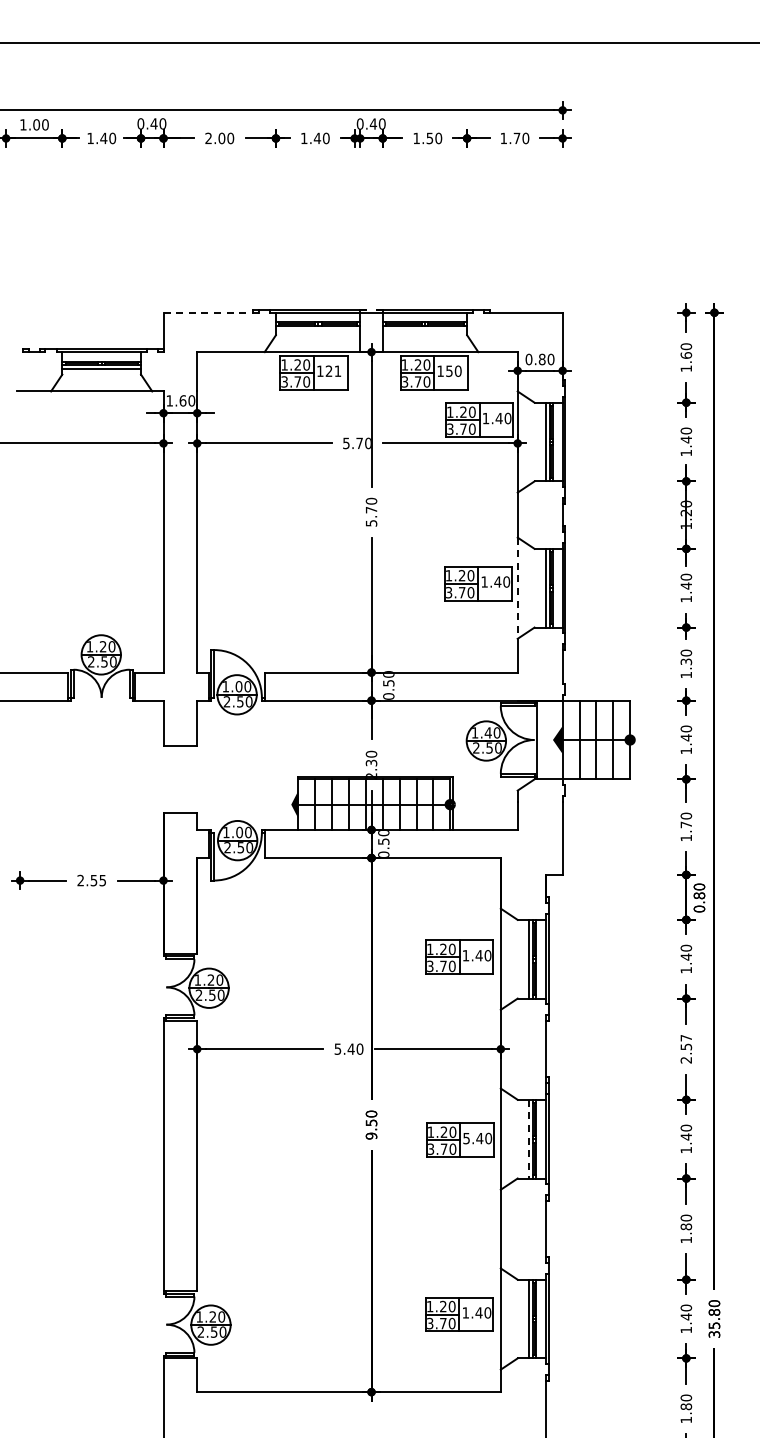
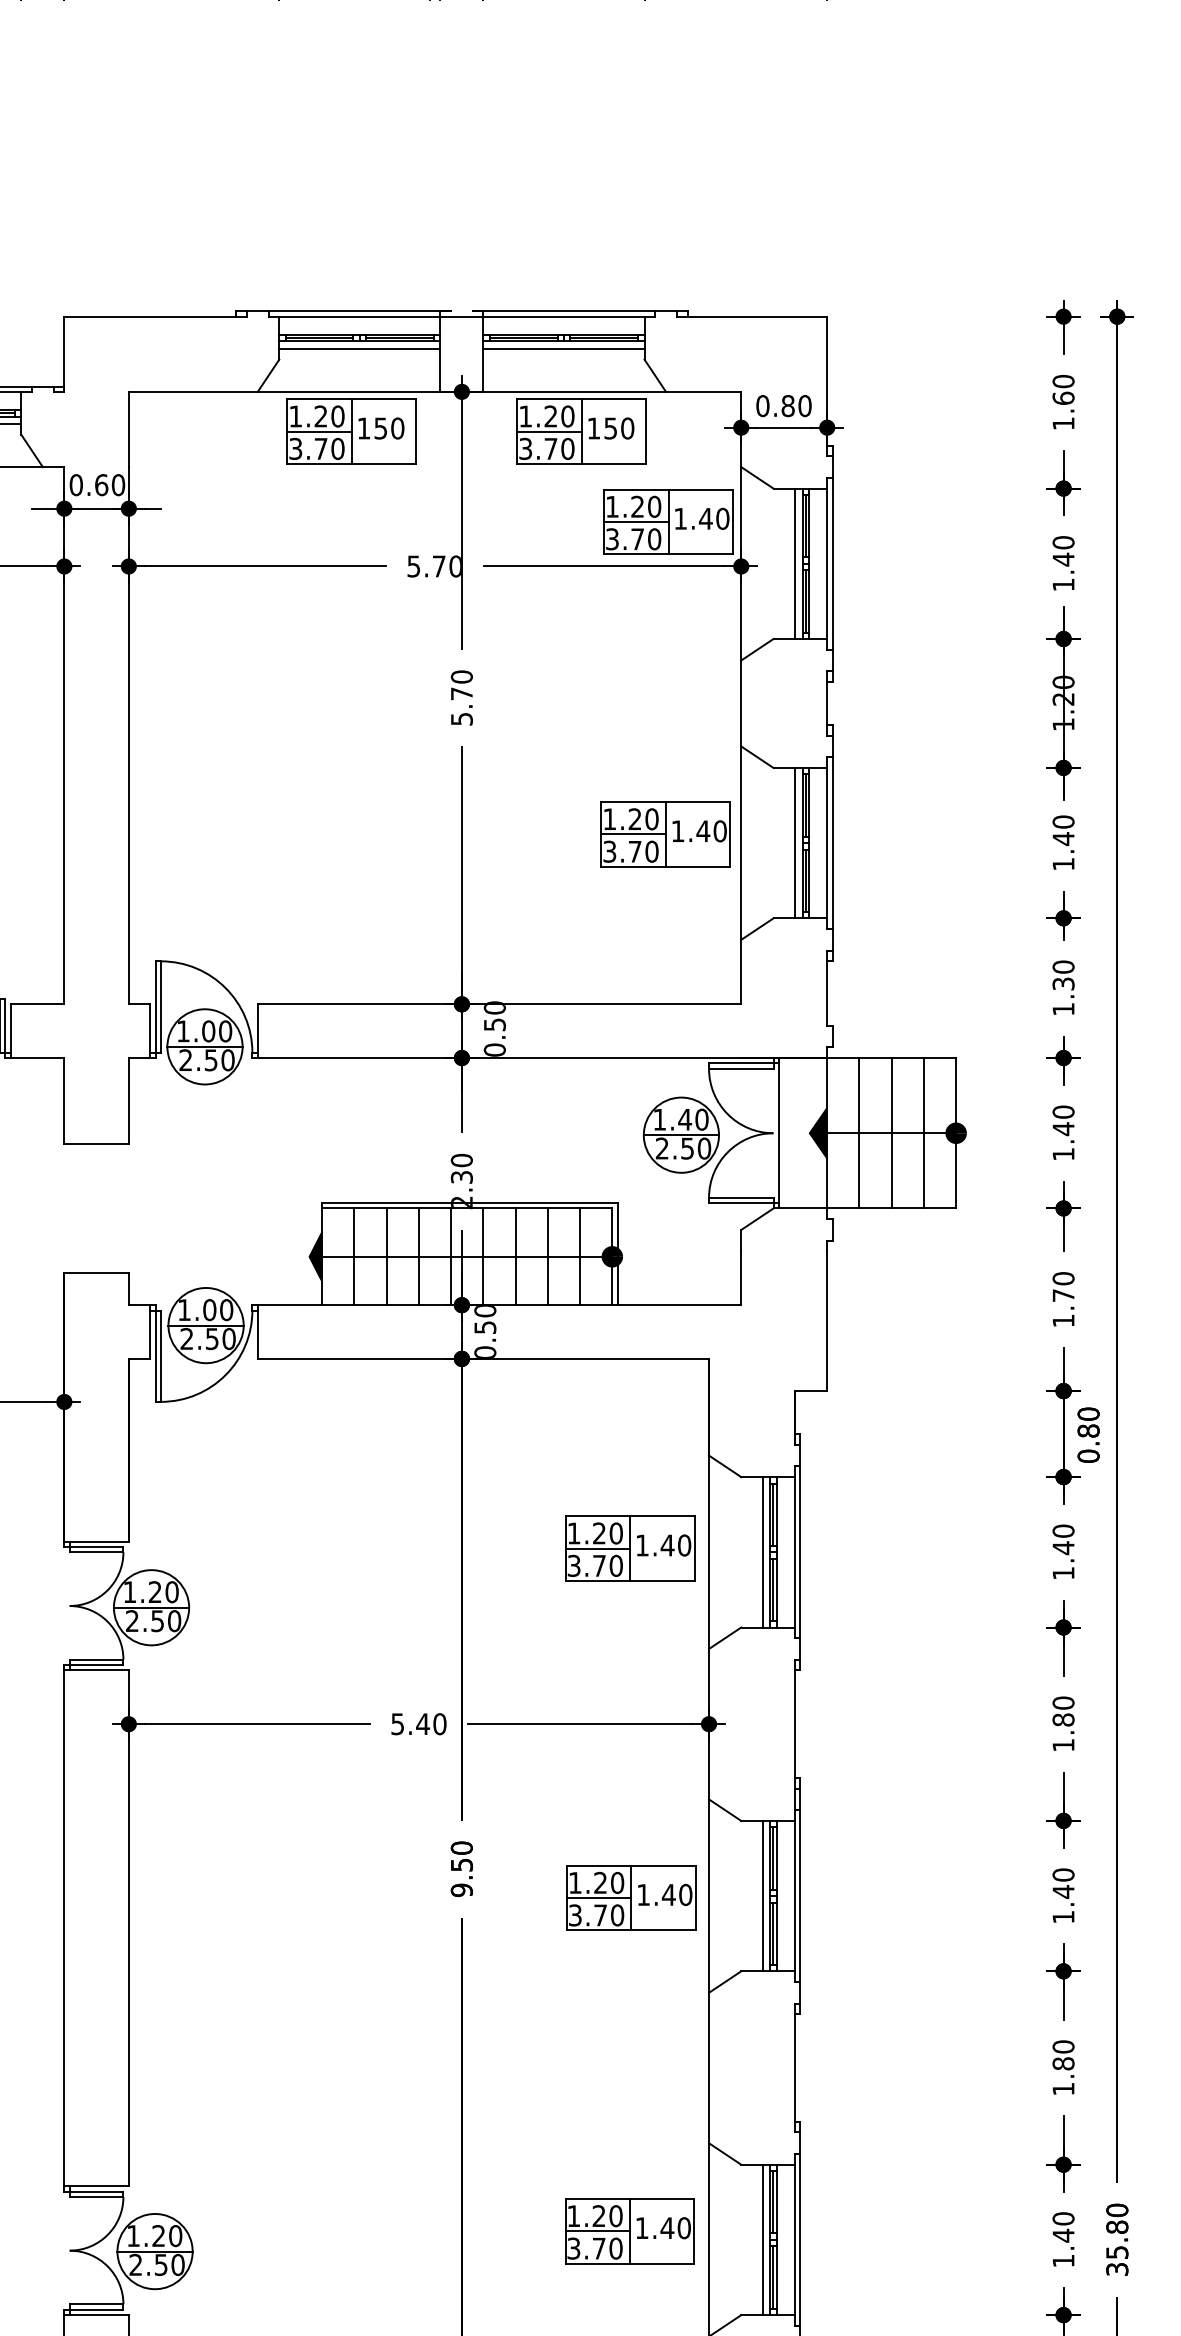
line: (211, 312) -> (156, 316), dashed -> solid
line: (317, 329) -> (358, 348), added
line: (424, 329) -> (563, 348), added
text: (333, 371) -> (389, 428), 121 -> 150
text: (169, 400) -> (75, 484), 1.60 -> 0.60
line: (517, 588) -> (740, 843), dashed -> solid
text: (686, 1048) -> (1063, 1722), 2.57 -> 1.80
text: (466, 1138) -> (643, 1894), 5.40 -> 1.40
line: (528, 1139) -> (761, 1896), dashed -> solid

